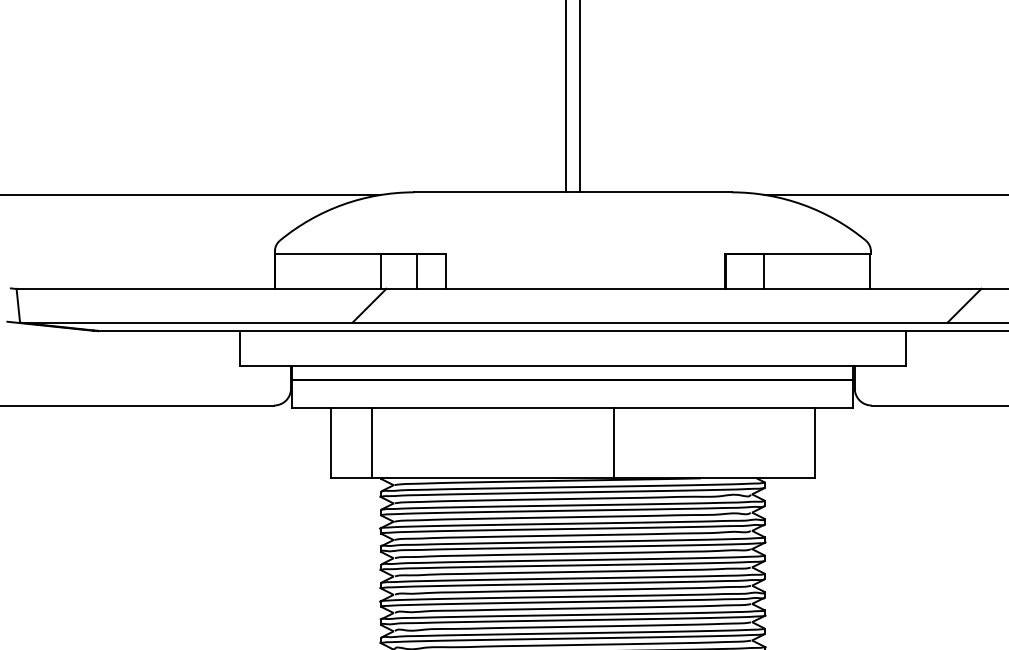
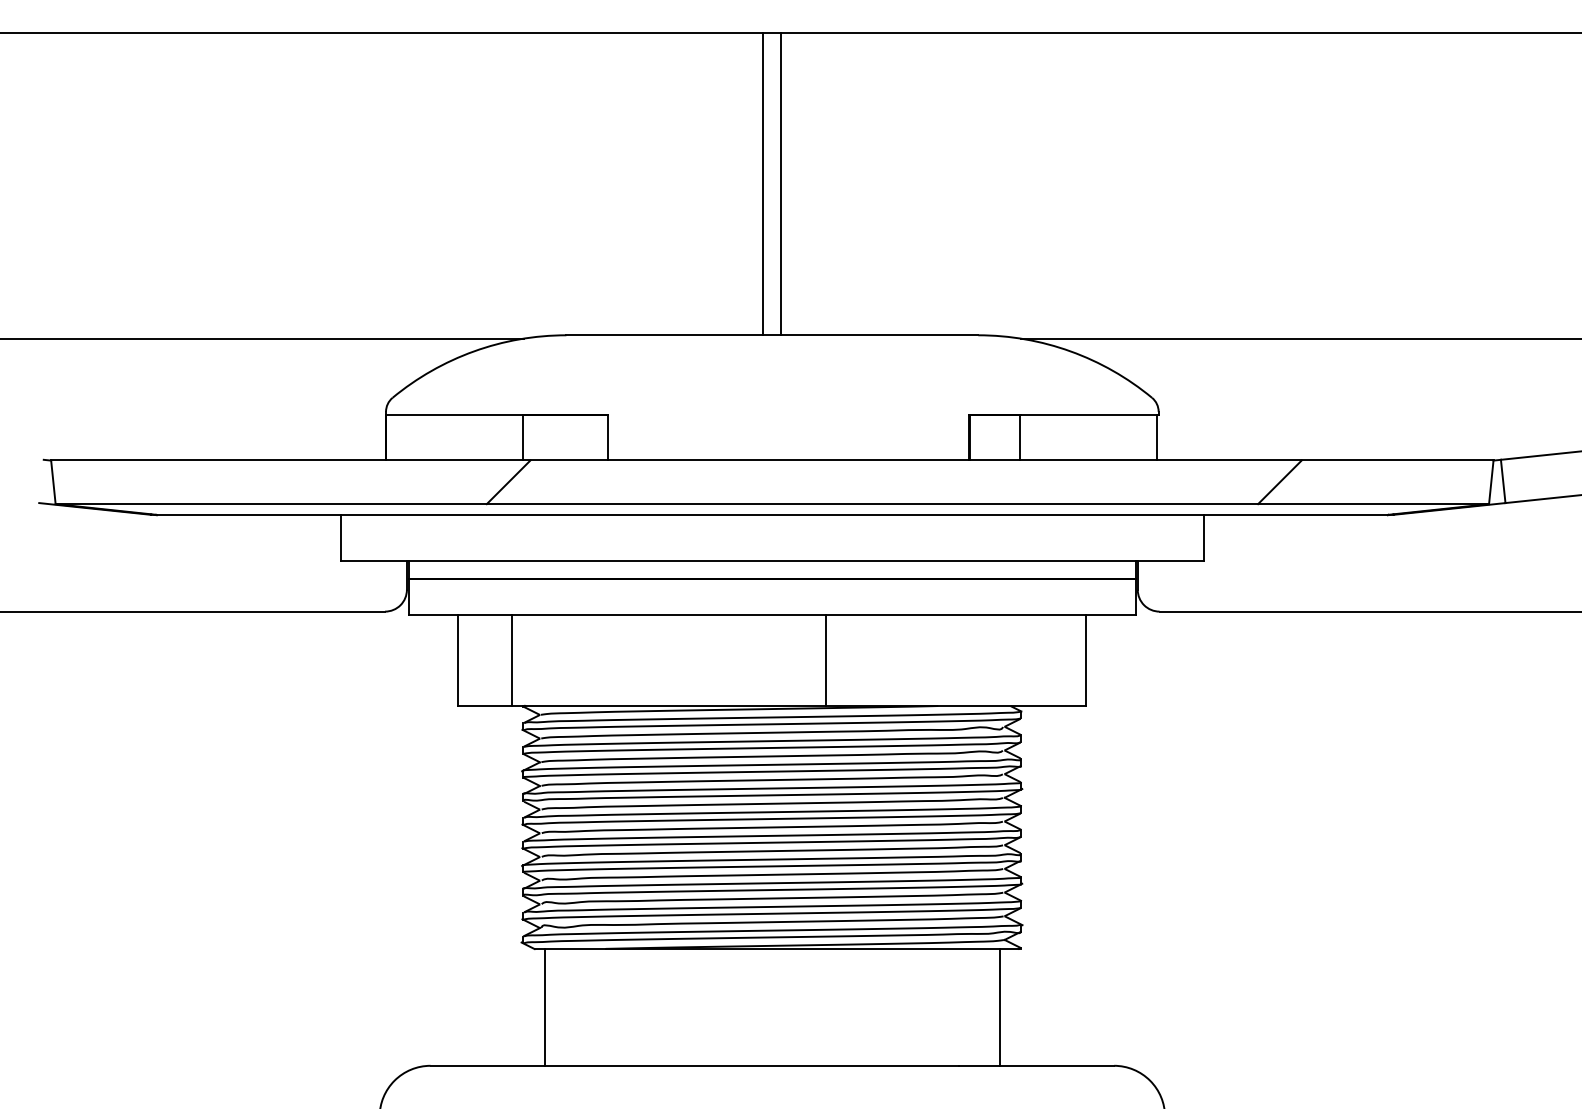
line: (417, 271) -> (570, 437), removed

